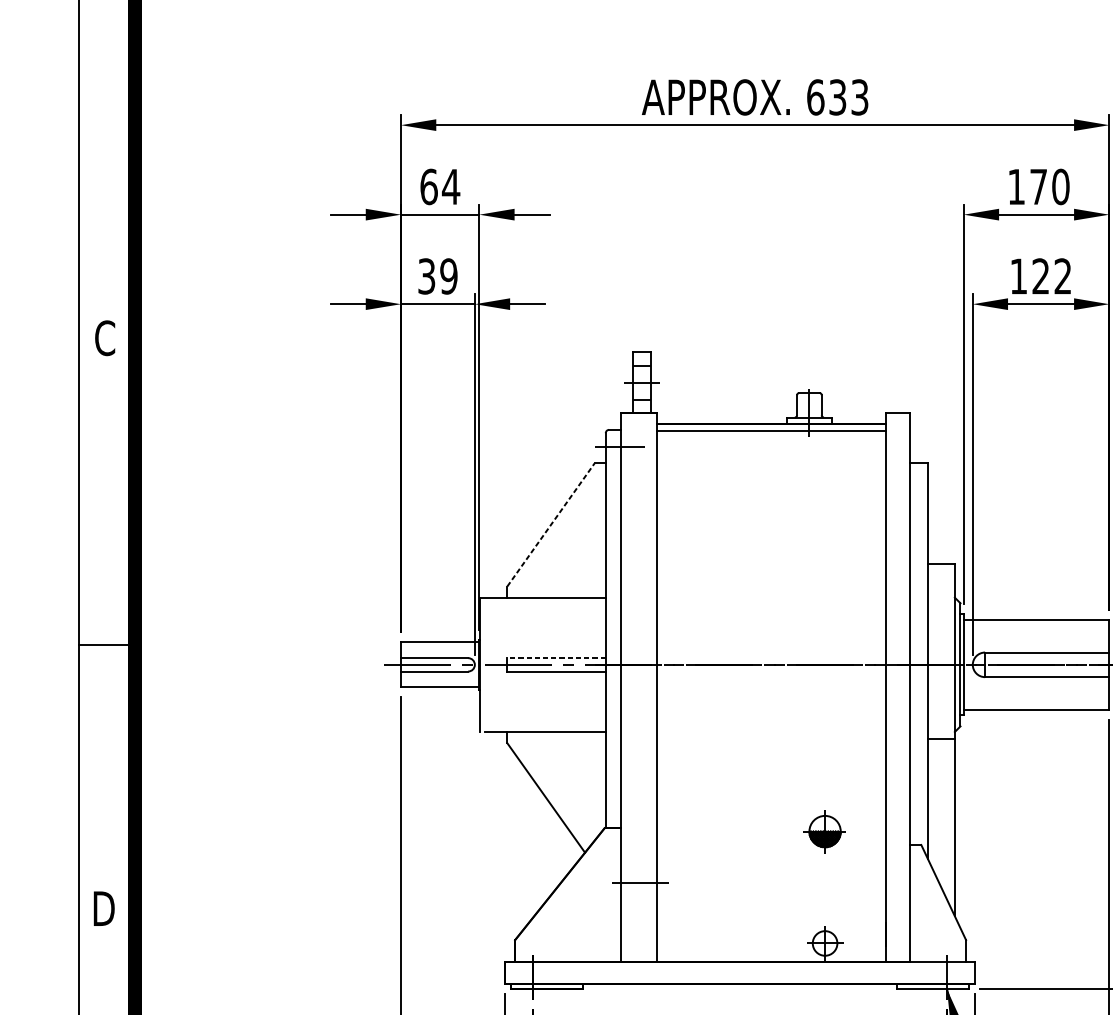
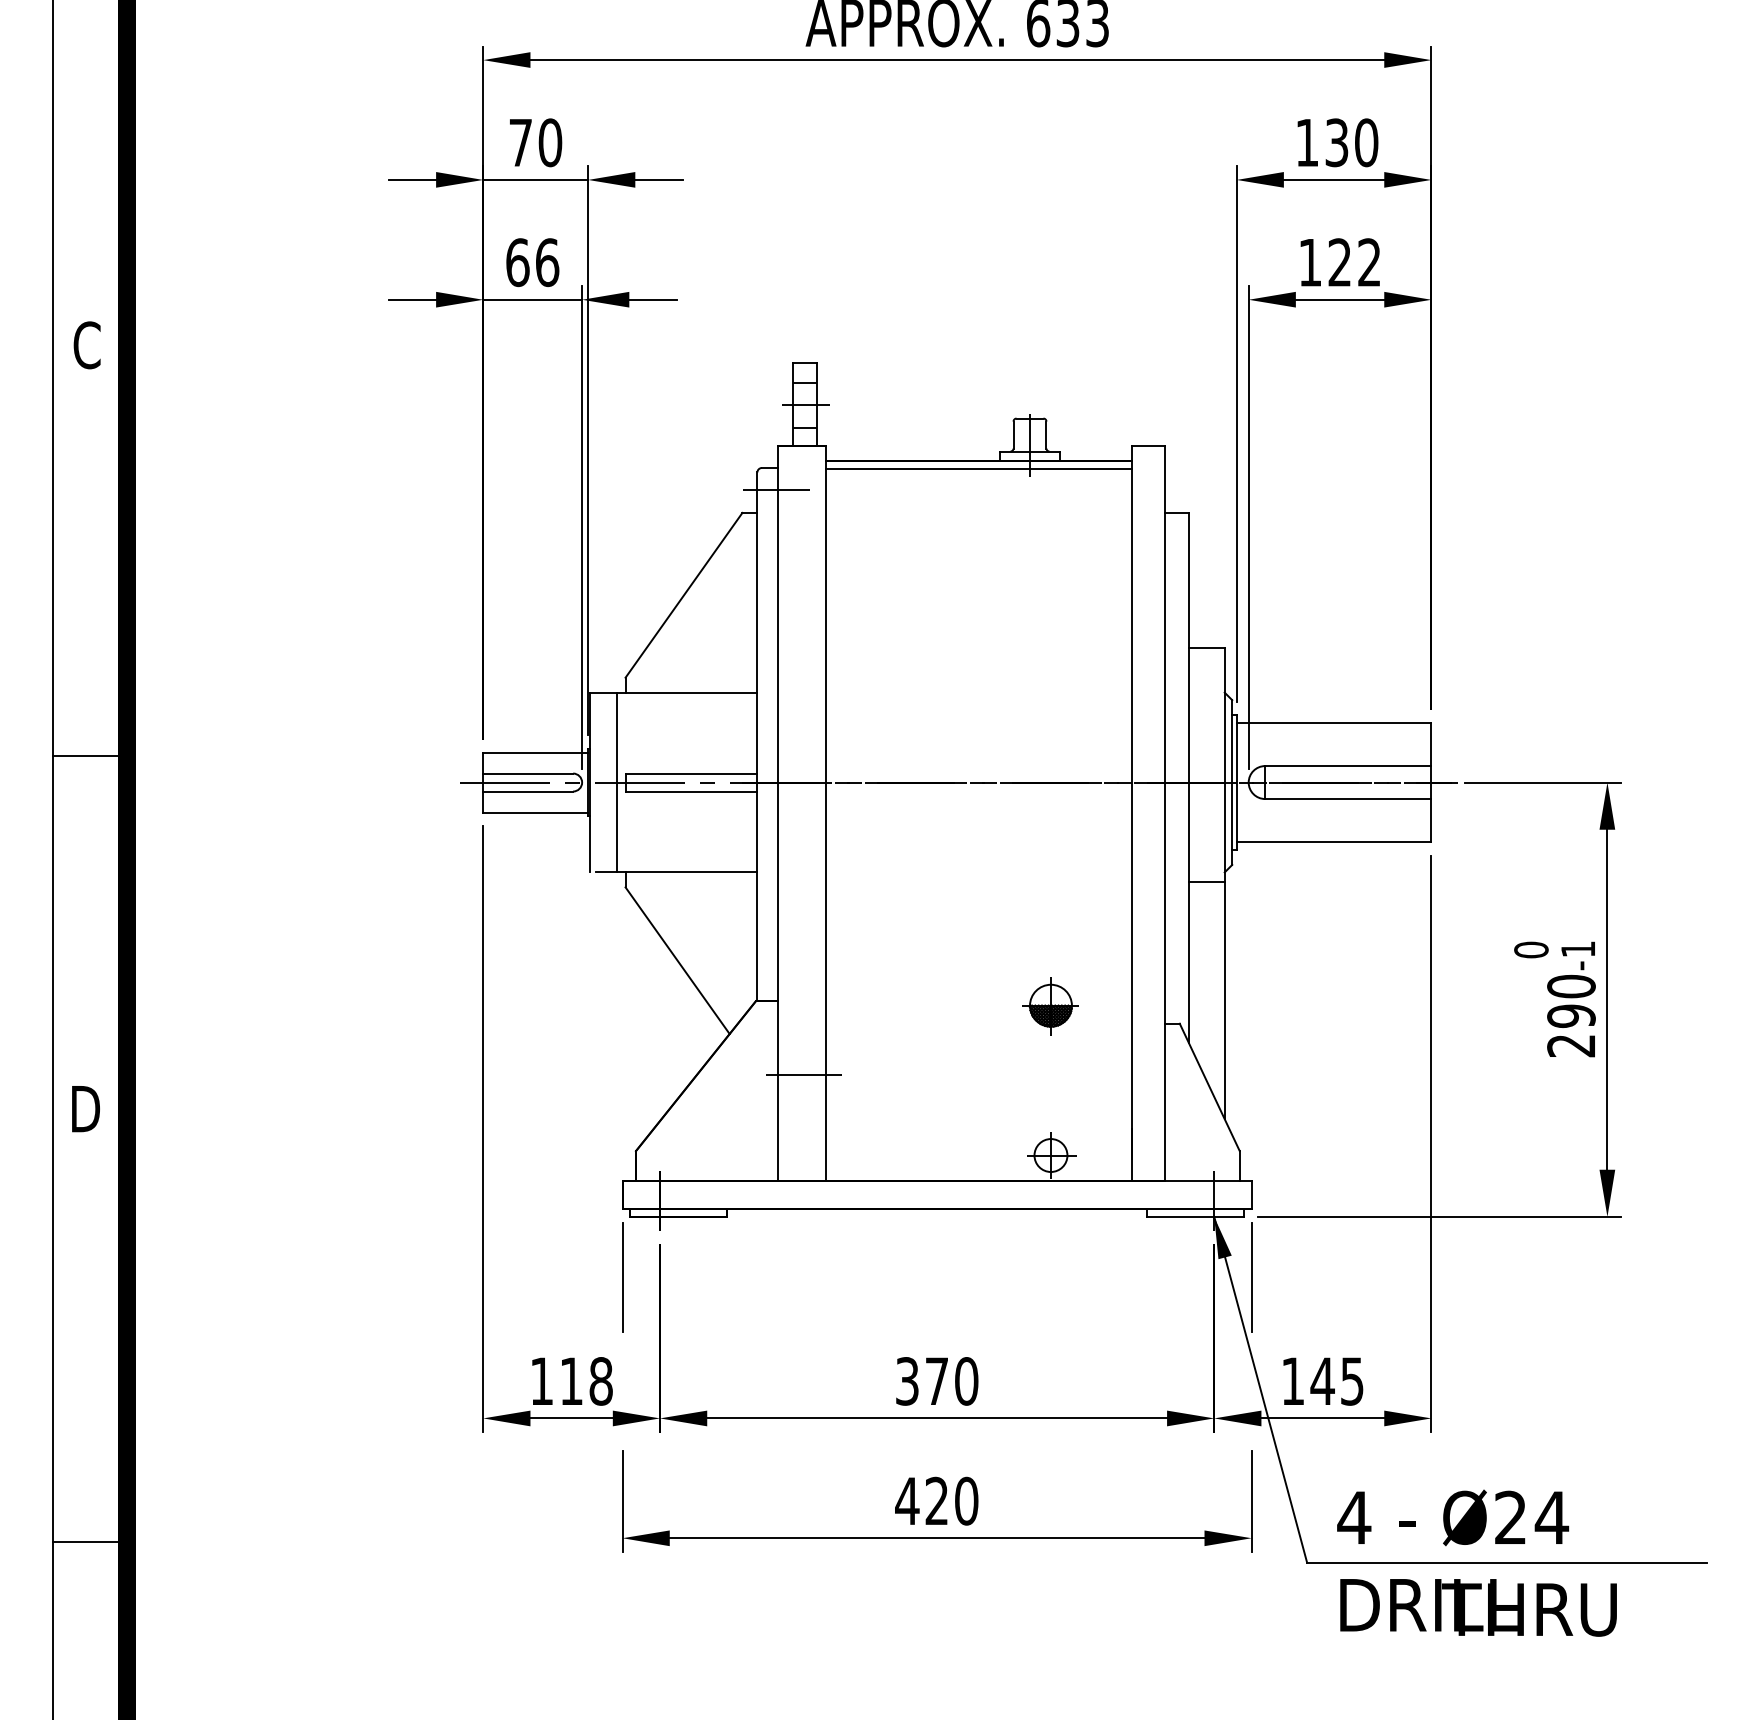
text: (440, 186) -> (535, 142), 64 -> 70
text: (1038, 186) -> (1336, 142), 170 -> 130
text: (437, 276) -> (532, 262), 39 -> 66
line: (551, 525) -> (684, 595), dashed -> solid
line: (556, 658) -> (691, 773), dashed -> solid
line: (500, 664) -> (616, 782), added

